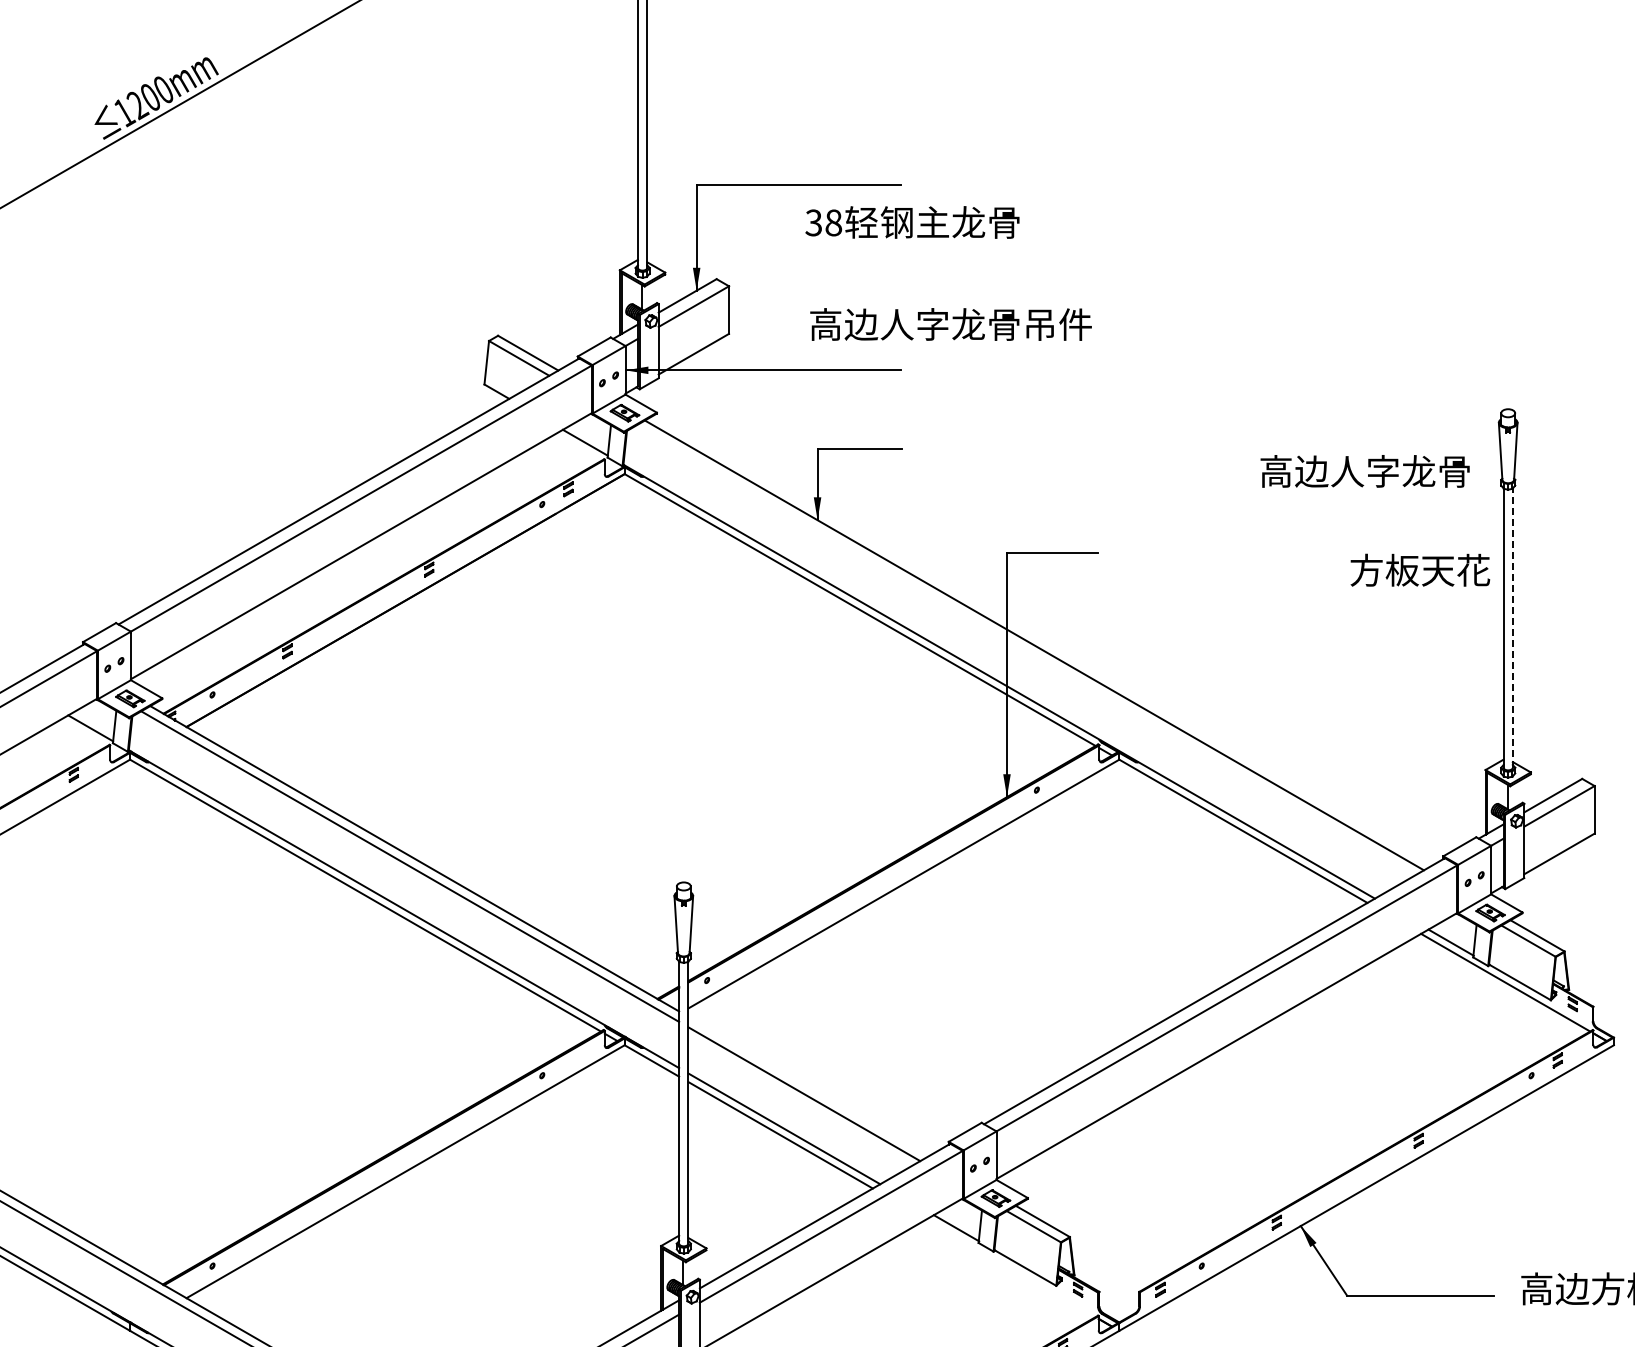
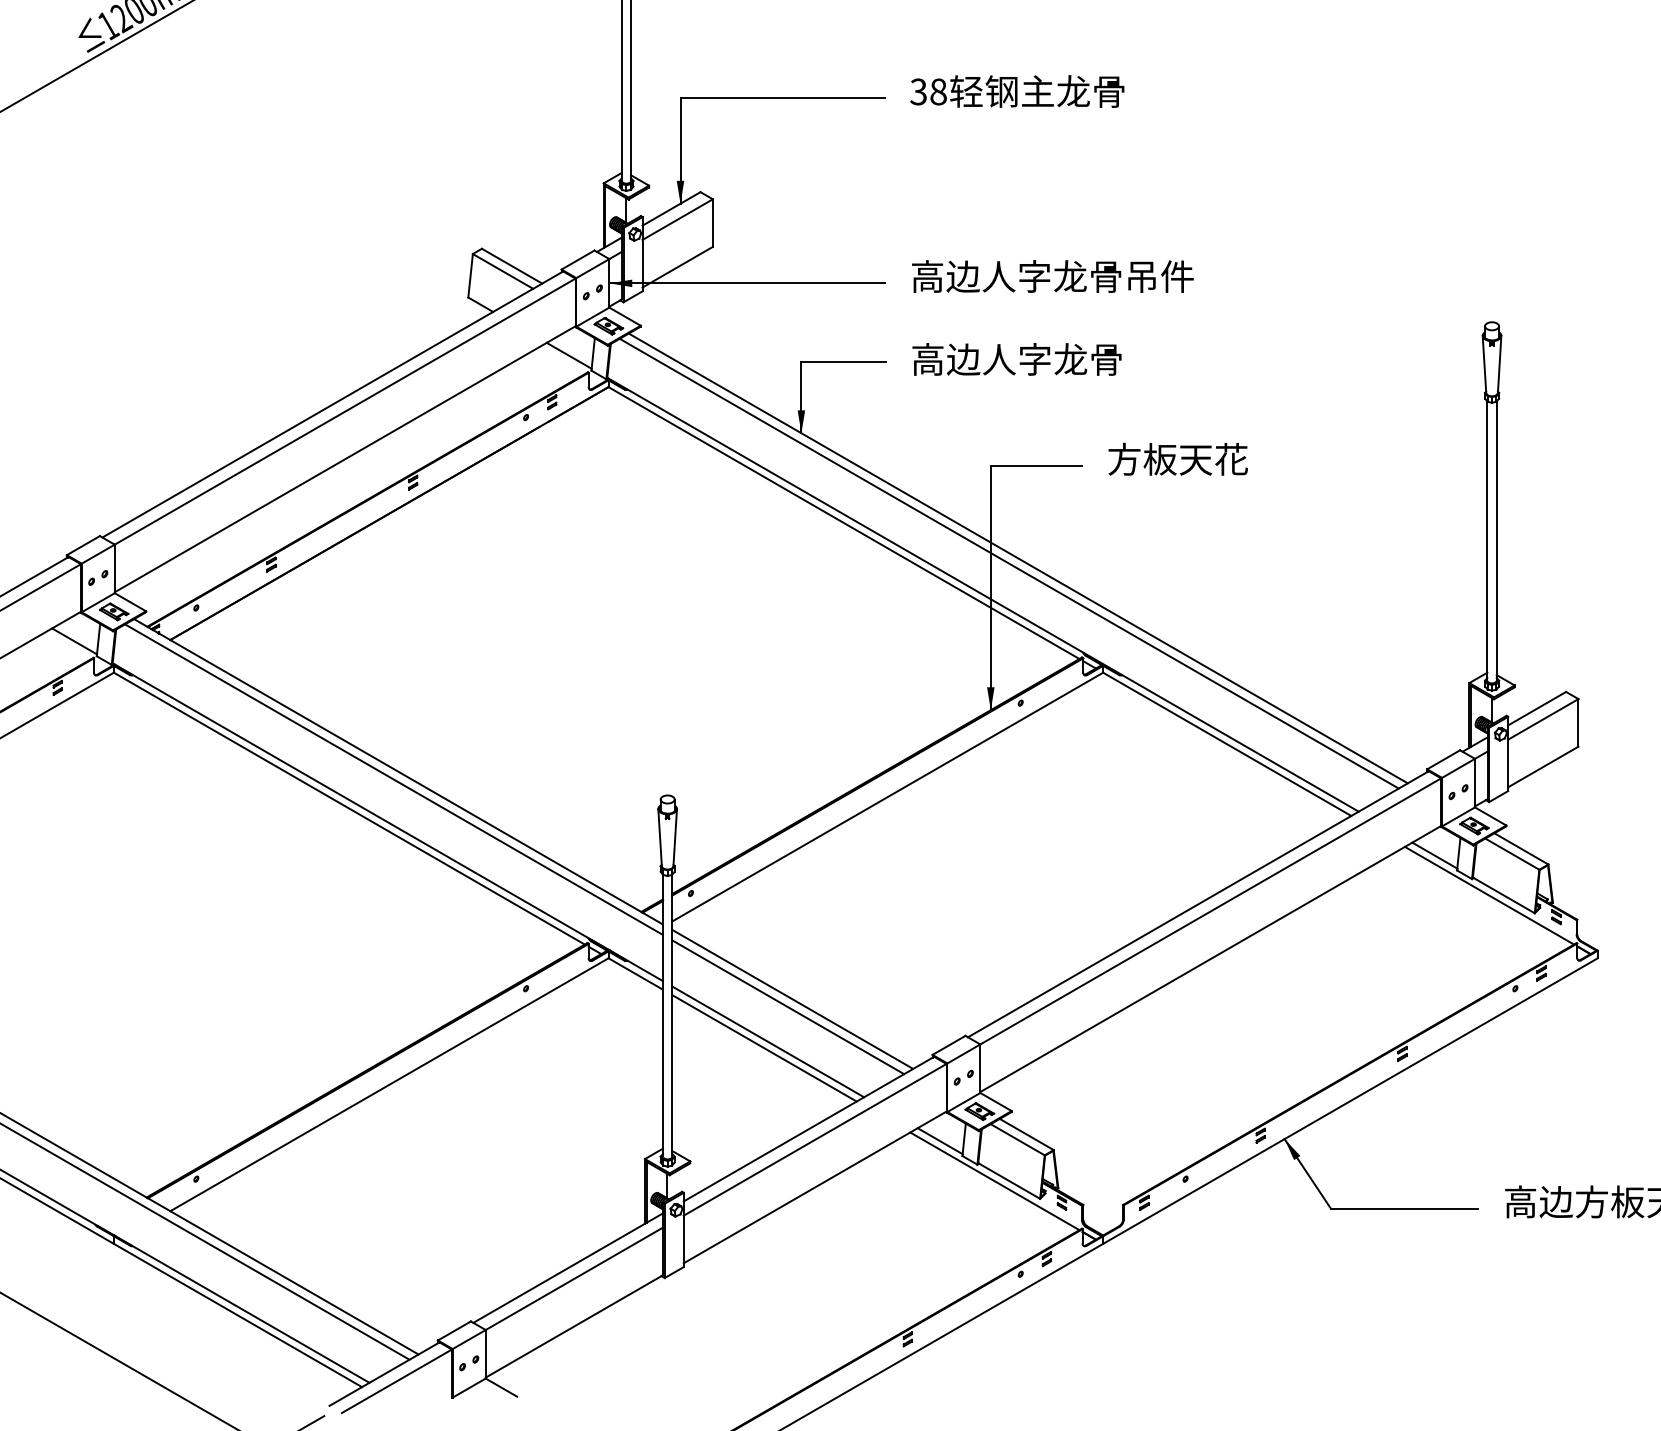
text: (912, 222) -> (1017, 91), moved
text: (950, 324) -> (1052, 276), moved
text: (1364, 471) -> (1016, 359), moved
text: (1419, 569) -> (1177, 458), moved
line: (1512, 628) -> (1496, 541), dashed -> solid
line: (1024, 650) -> (1008, 563), added
line: (808, 1085) -> (792, 998), added
line: (1010, 1268) -> (994, 1181), added

